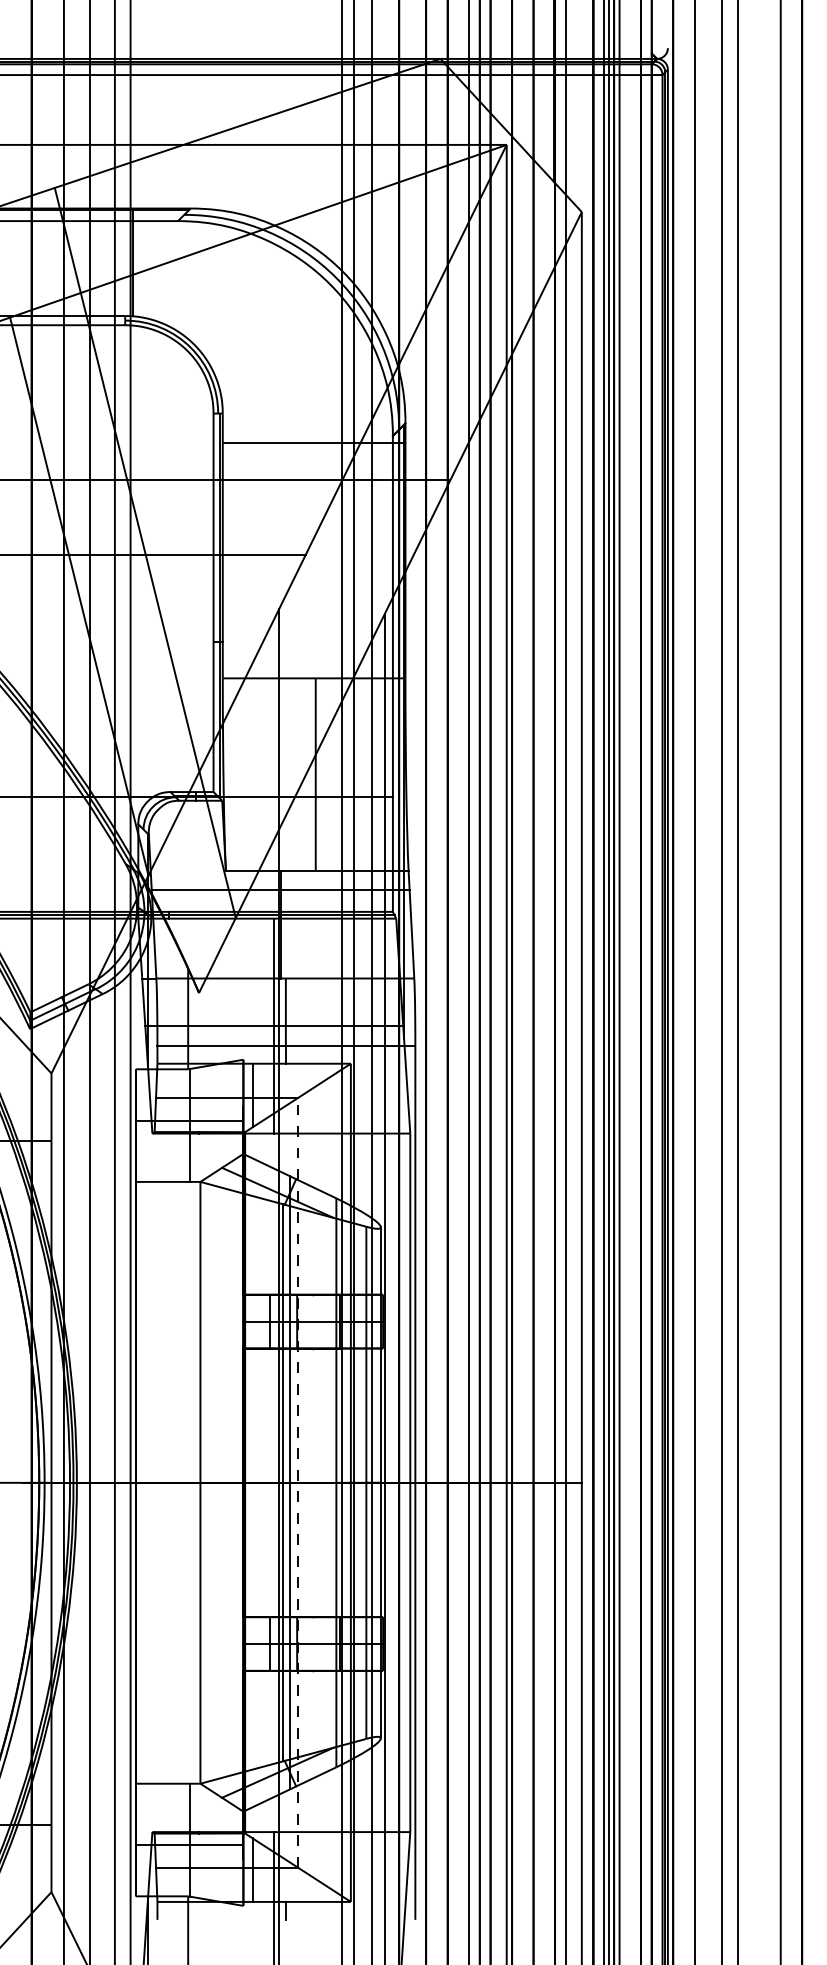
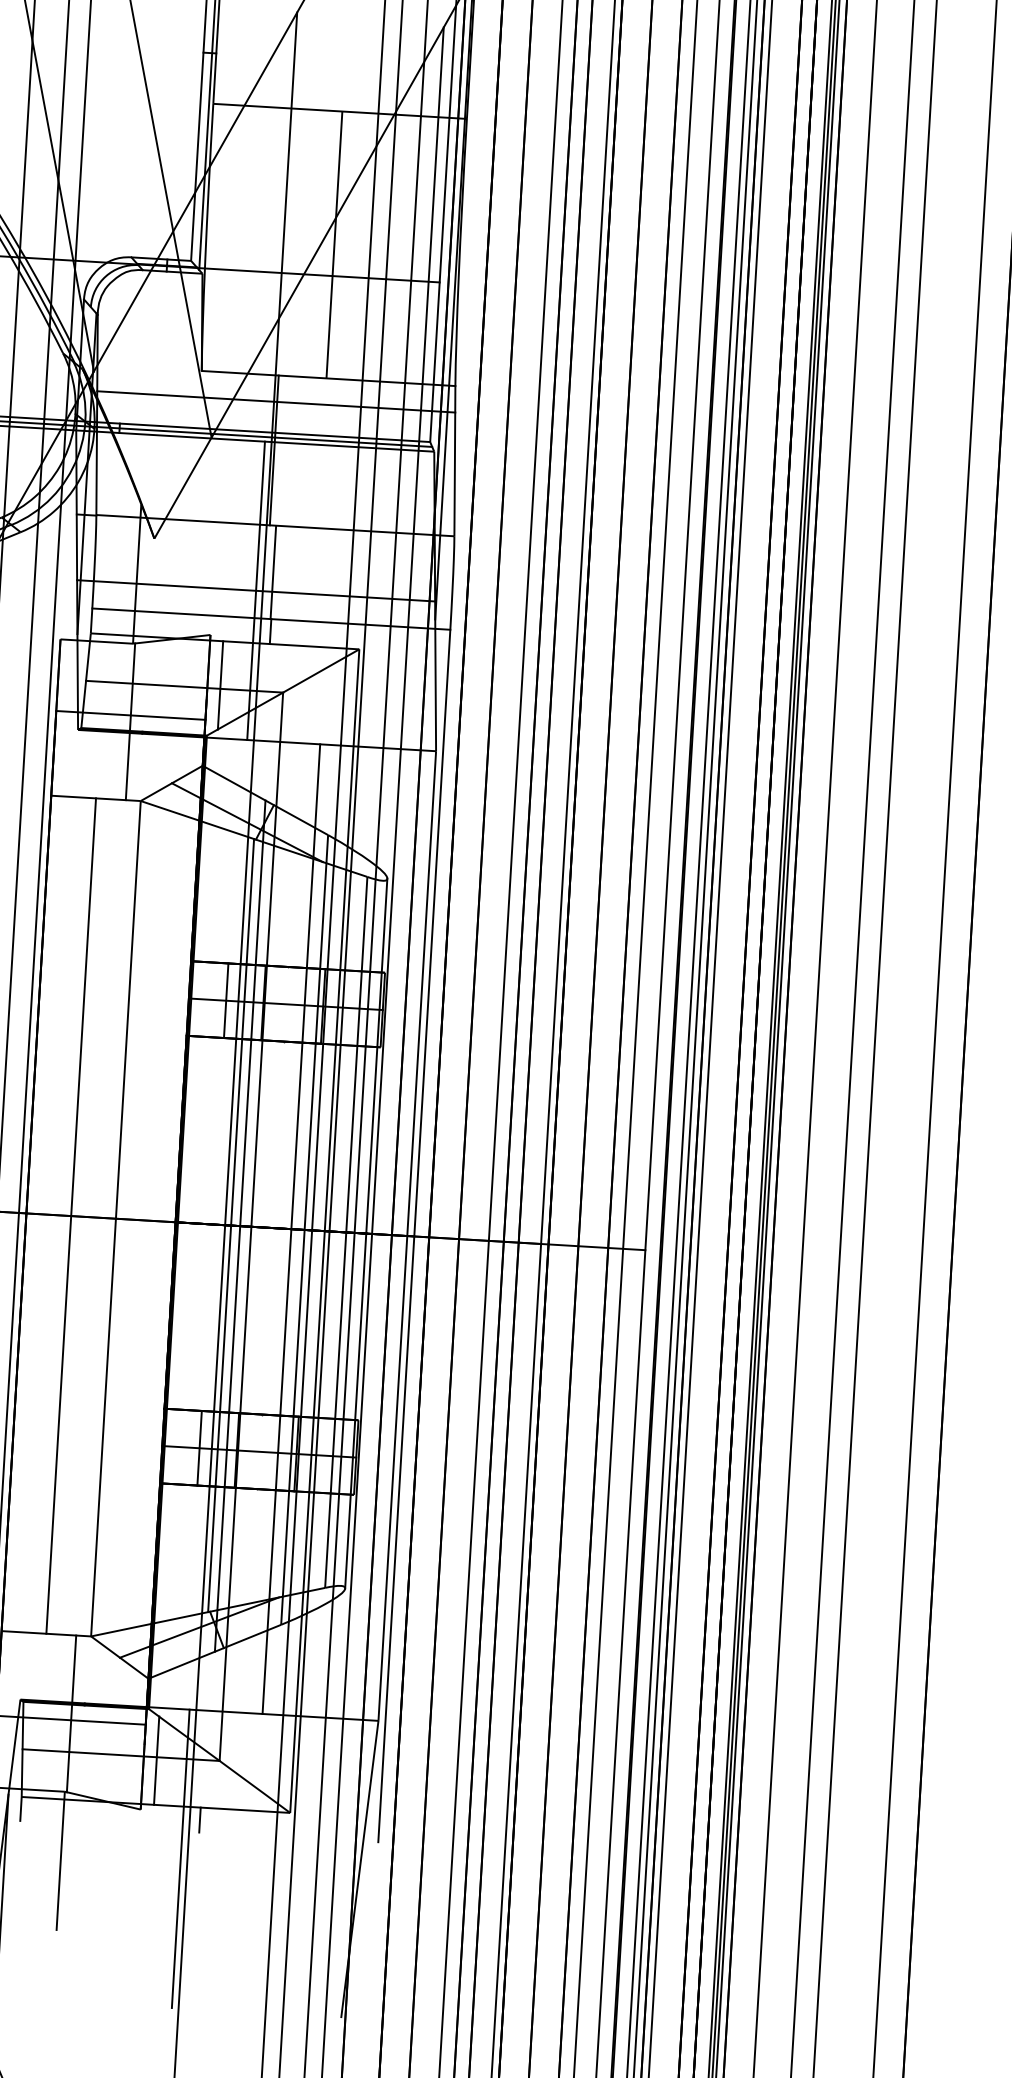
line: (168, 1482) -> (71, 1215), added
line: (298, 1482) -> (252, 1226), dashed -> solid
line: (326, 1482) -> (290, 1228), added

